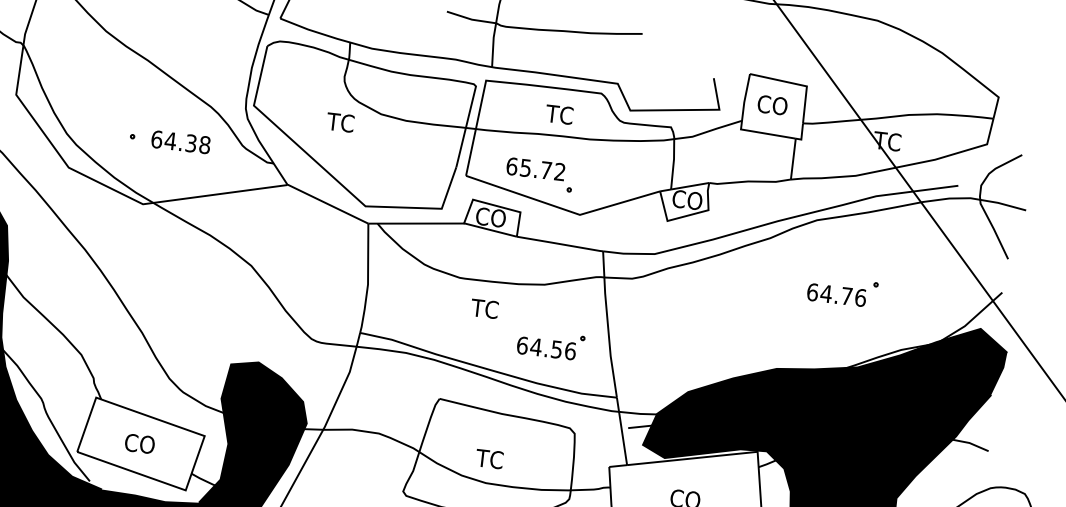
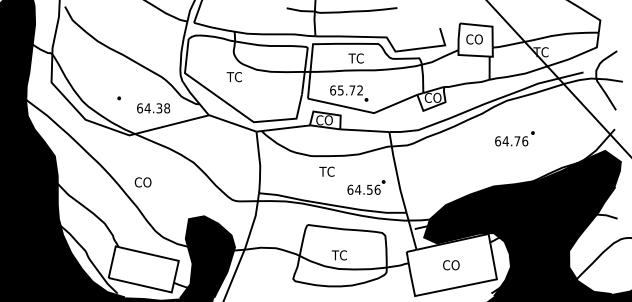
text: (180, 142) -> (153, 108), moved
part: (842, 290) -> (514, 138), moved
text: (138, 443) -> (142, 182), moved

